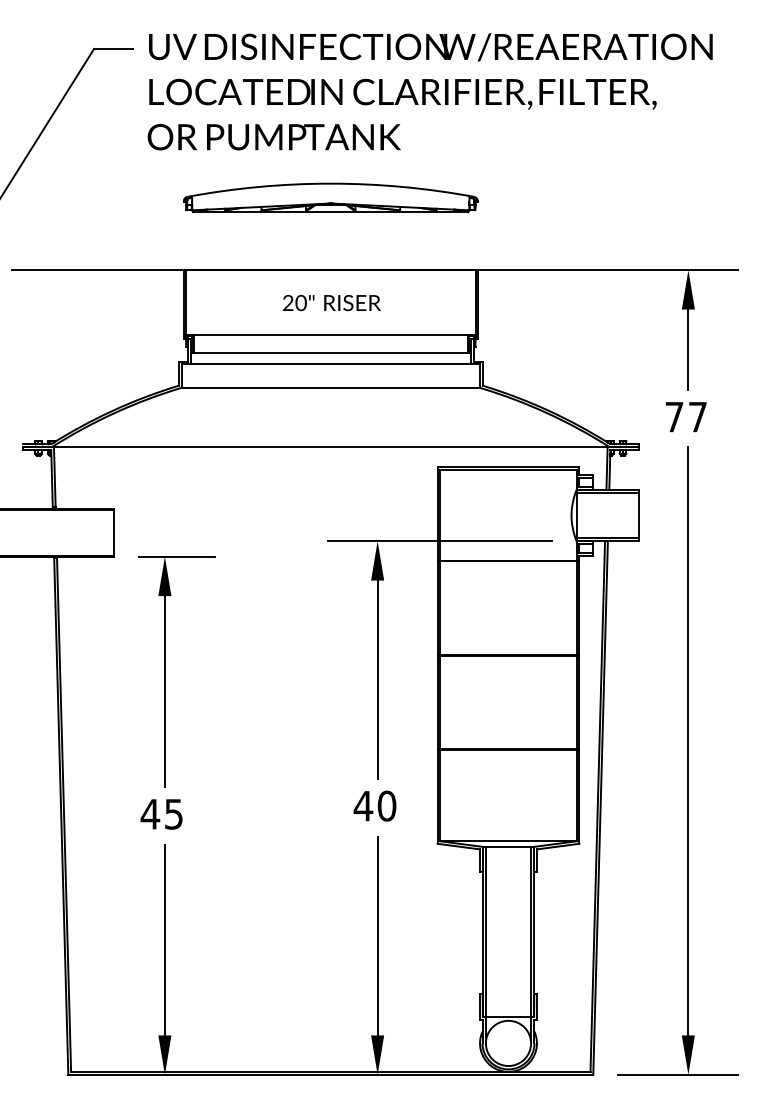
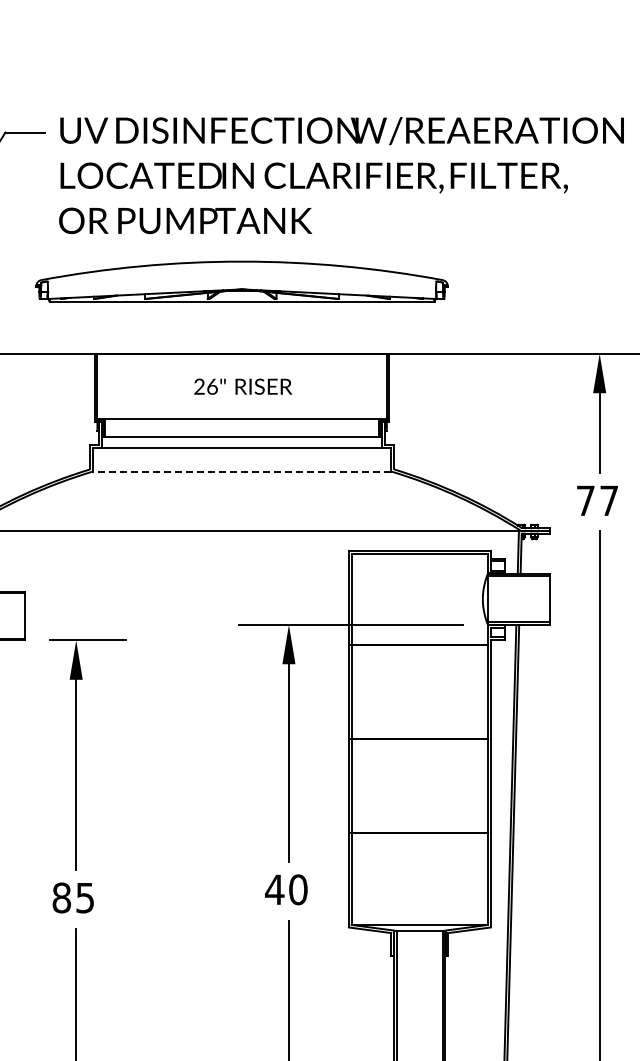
part: (330, 197) -> (241, 281), size x1.4
text: (300, 302) -> (211, 386), 20" -> 26"
line: (330, 387) -> (241, 471), solid -> dashed
text: (150, 813) -> (61, 897), 45 -> 85

